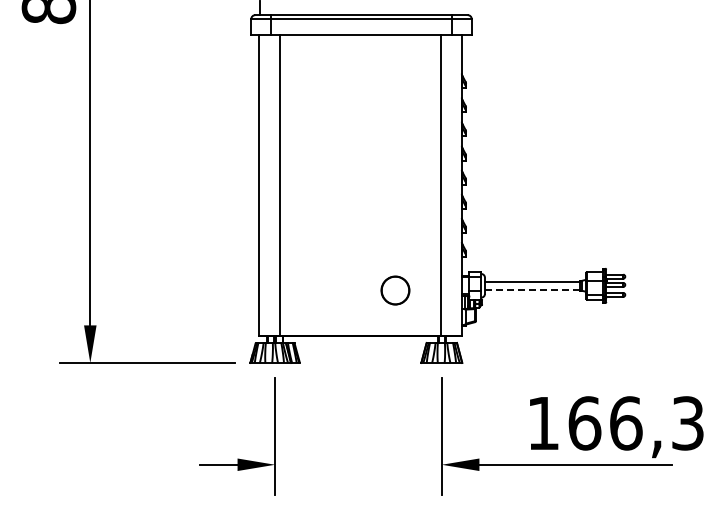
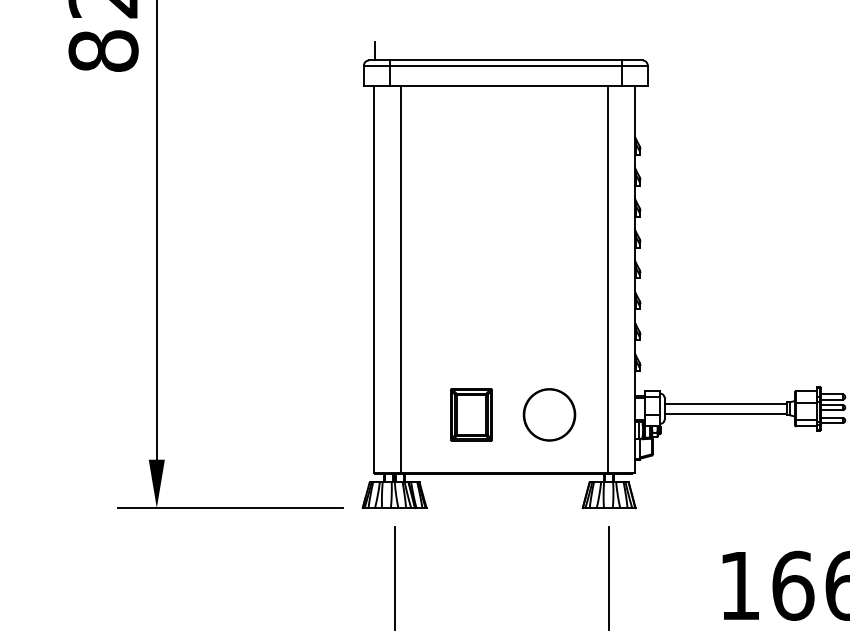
line: (532, 289) -> (725, 413), dashed -> solid
part: (334, 290) -> (471, 414), added
part: (395, 290) -> (549, 414), size x1.43

